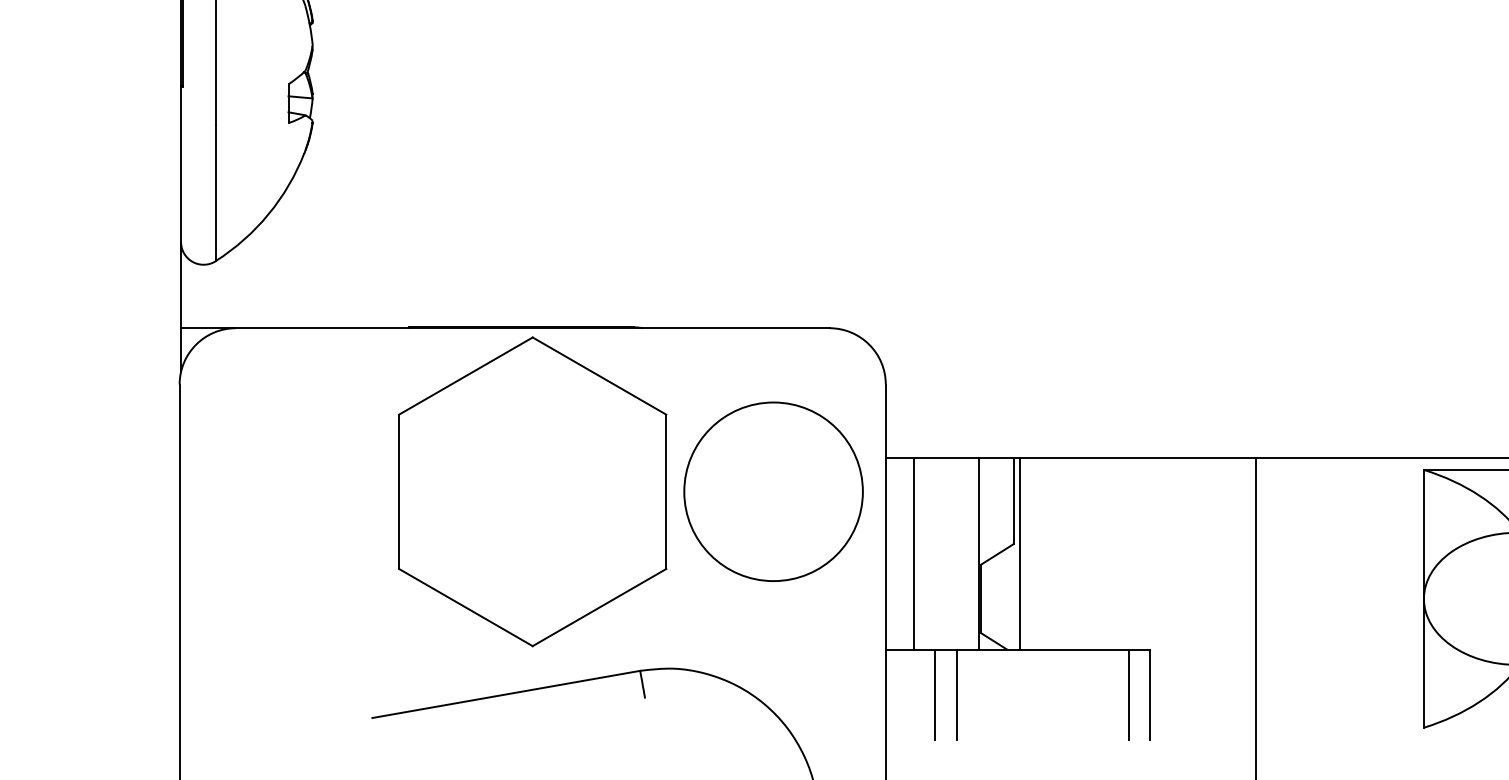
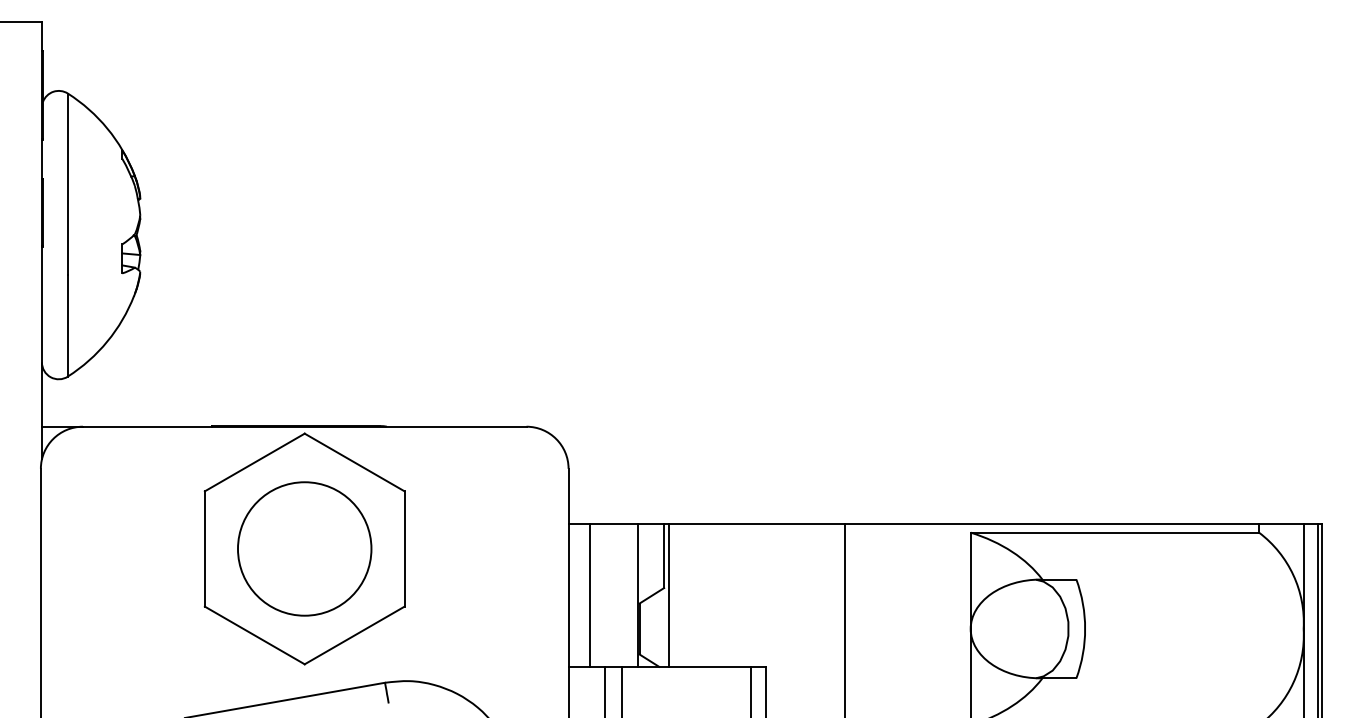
circle: (773, 491) -> (304, 548), moved

